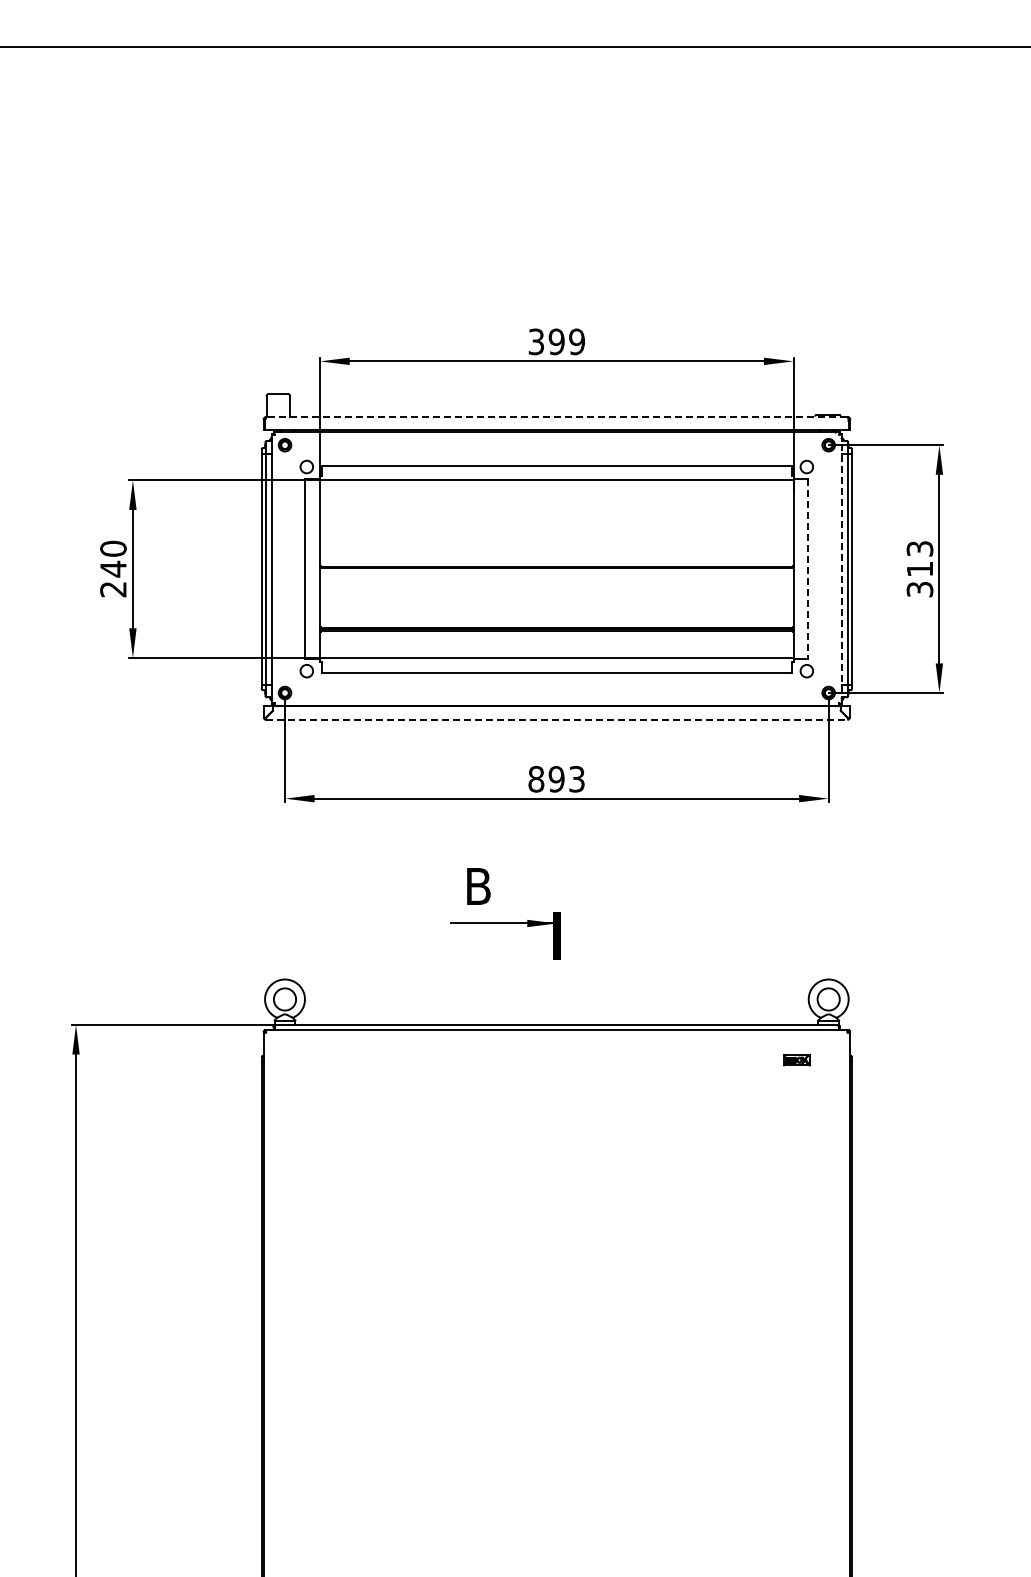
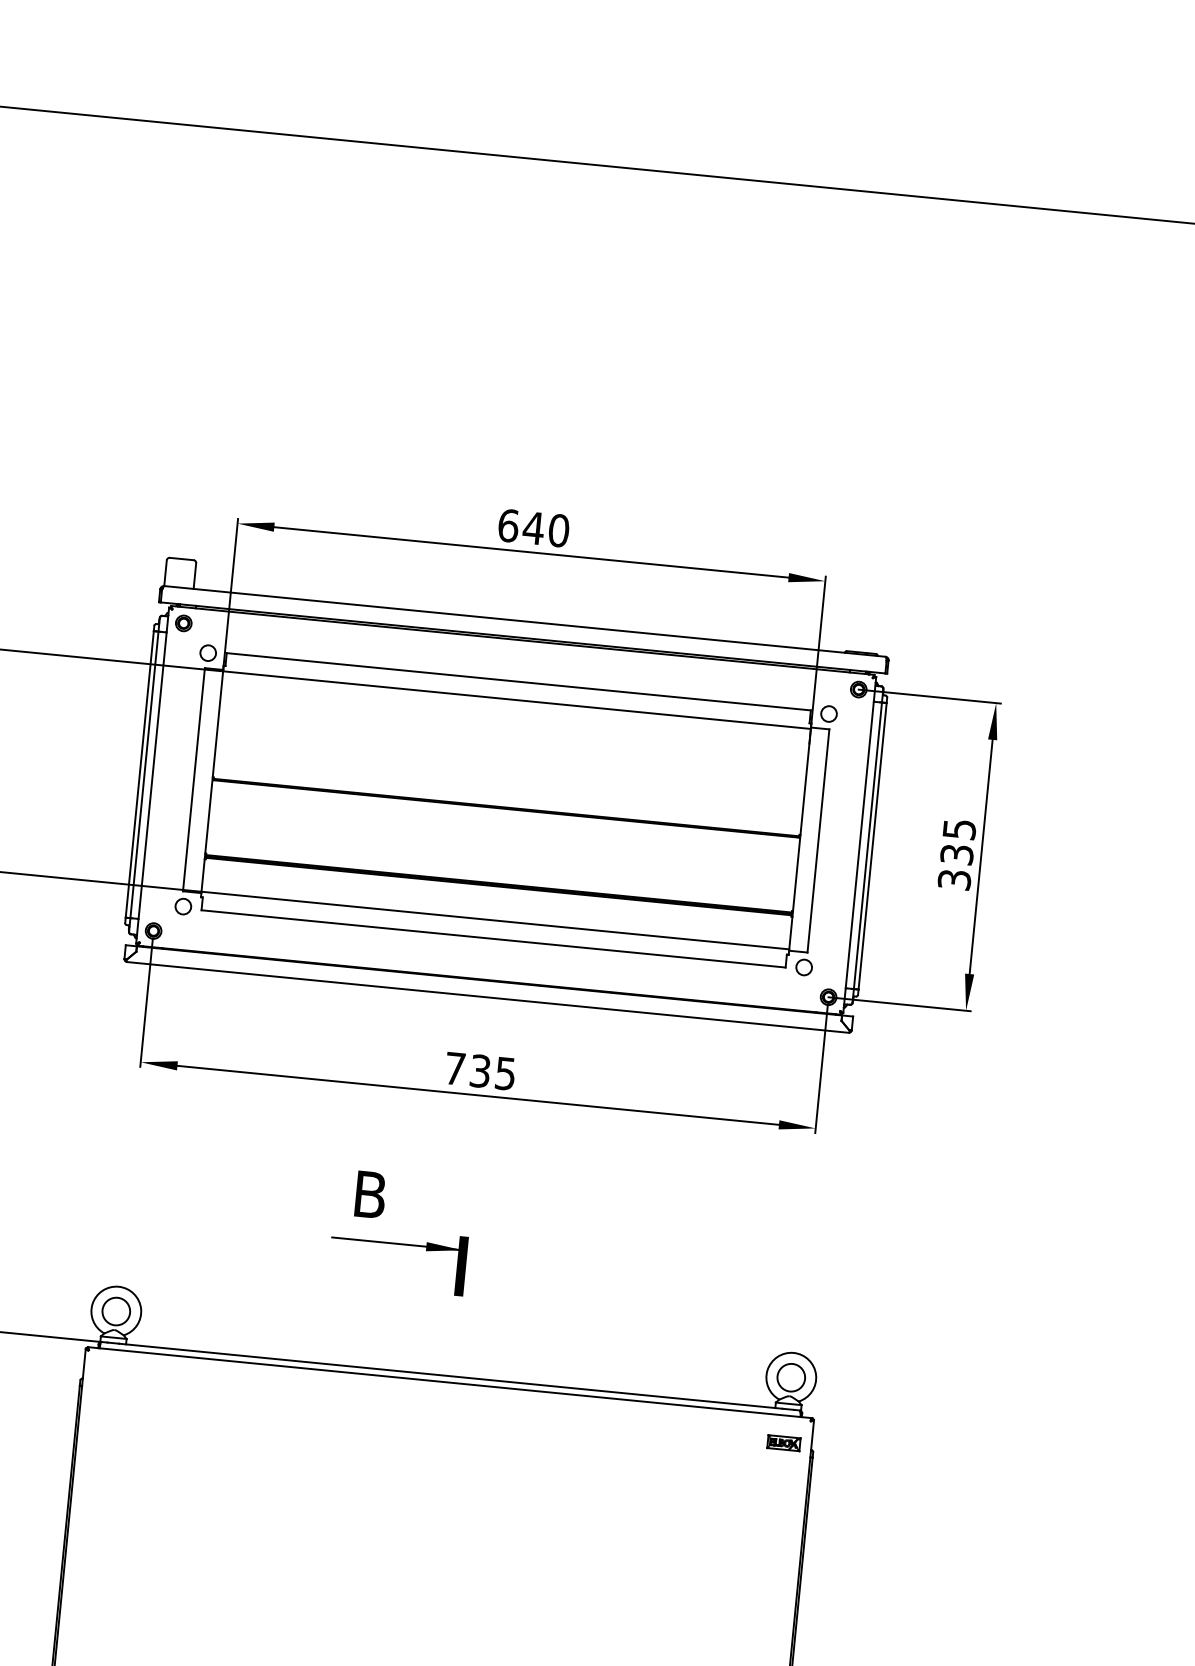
text: (556, 341) -> (533, 527), 399 -> 640
line: (556, 416) -> (524, 620), dashed -> solid
text: (919, 558) -> (957, 841), 313 -> 335
line: (841, 568) -> (859, 844), dashed -> solid
line: (808, 569) -> (818, 841), dashed -> solid
line: (556, 719) -> (487, 997), dashed -> solid
text: (556, 778) -> (480, 1070), 893 -> 735
part: (796, 1060) -> (783, 1443), moved

